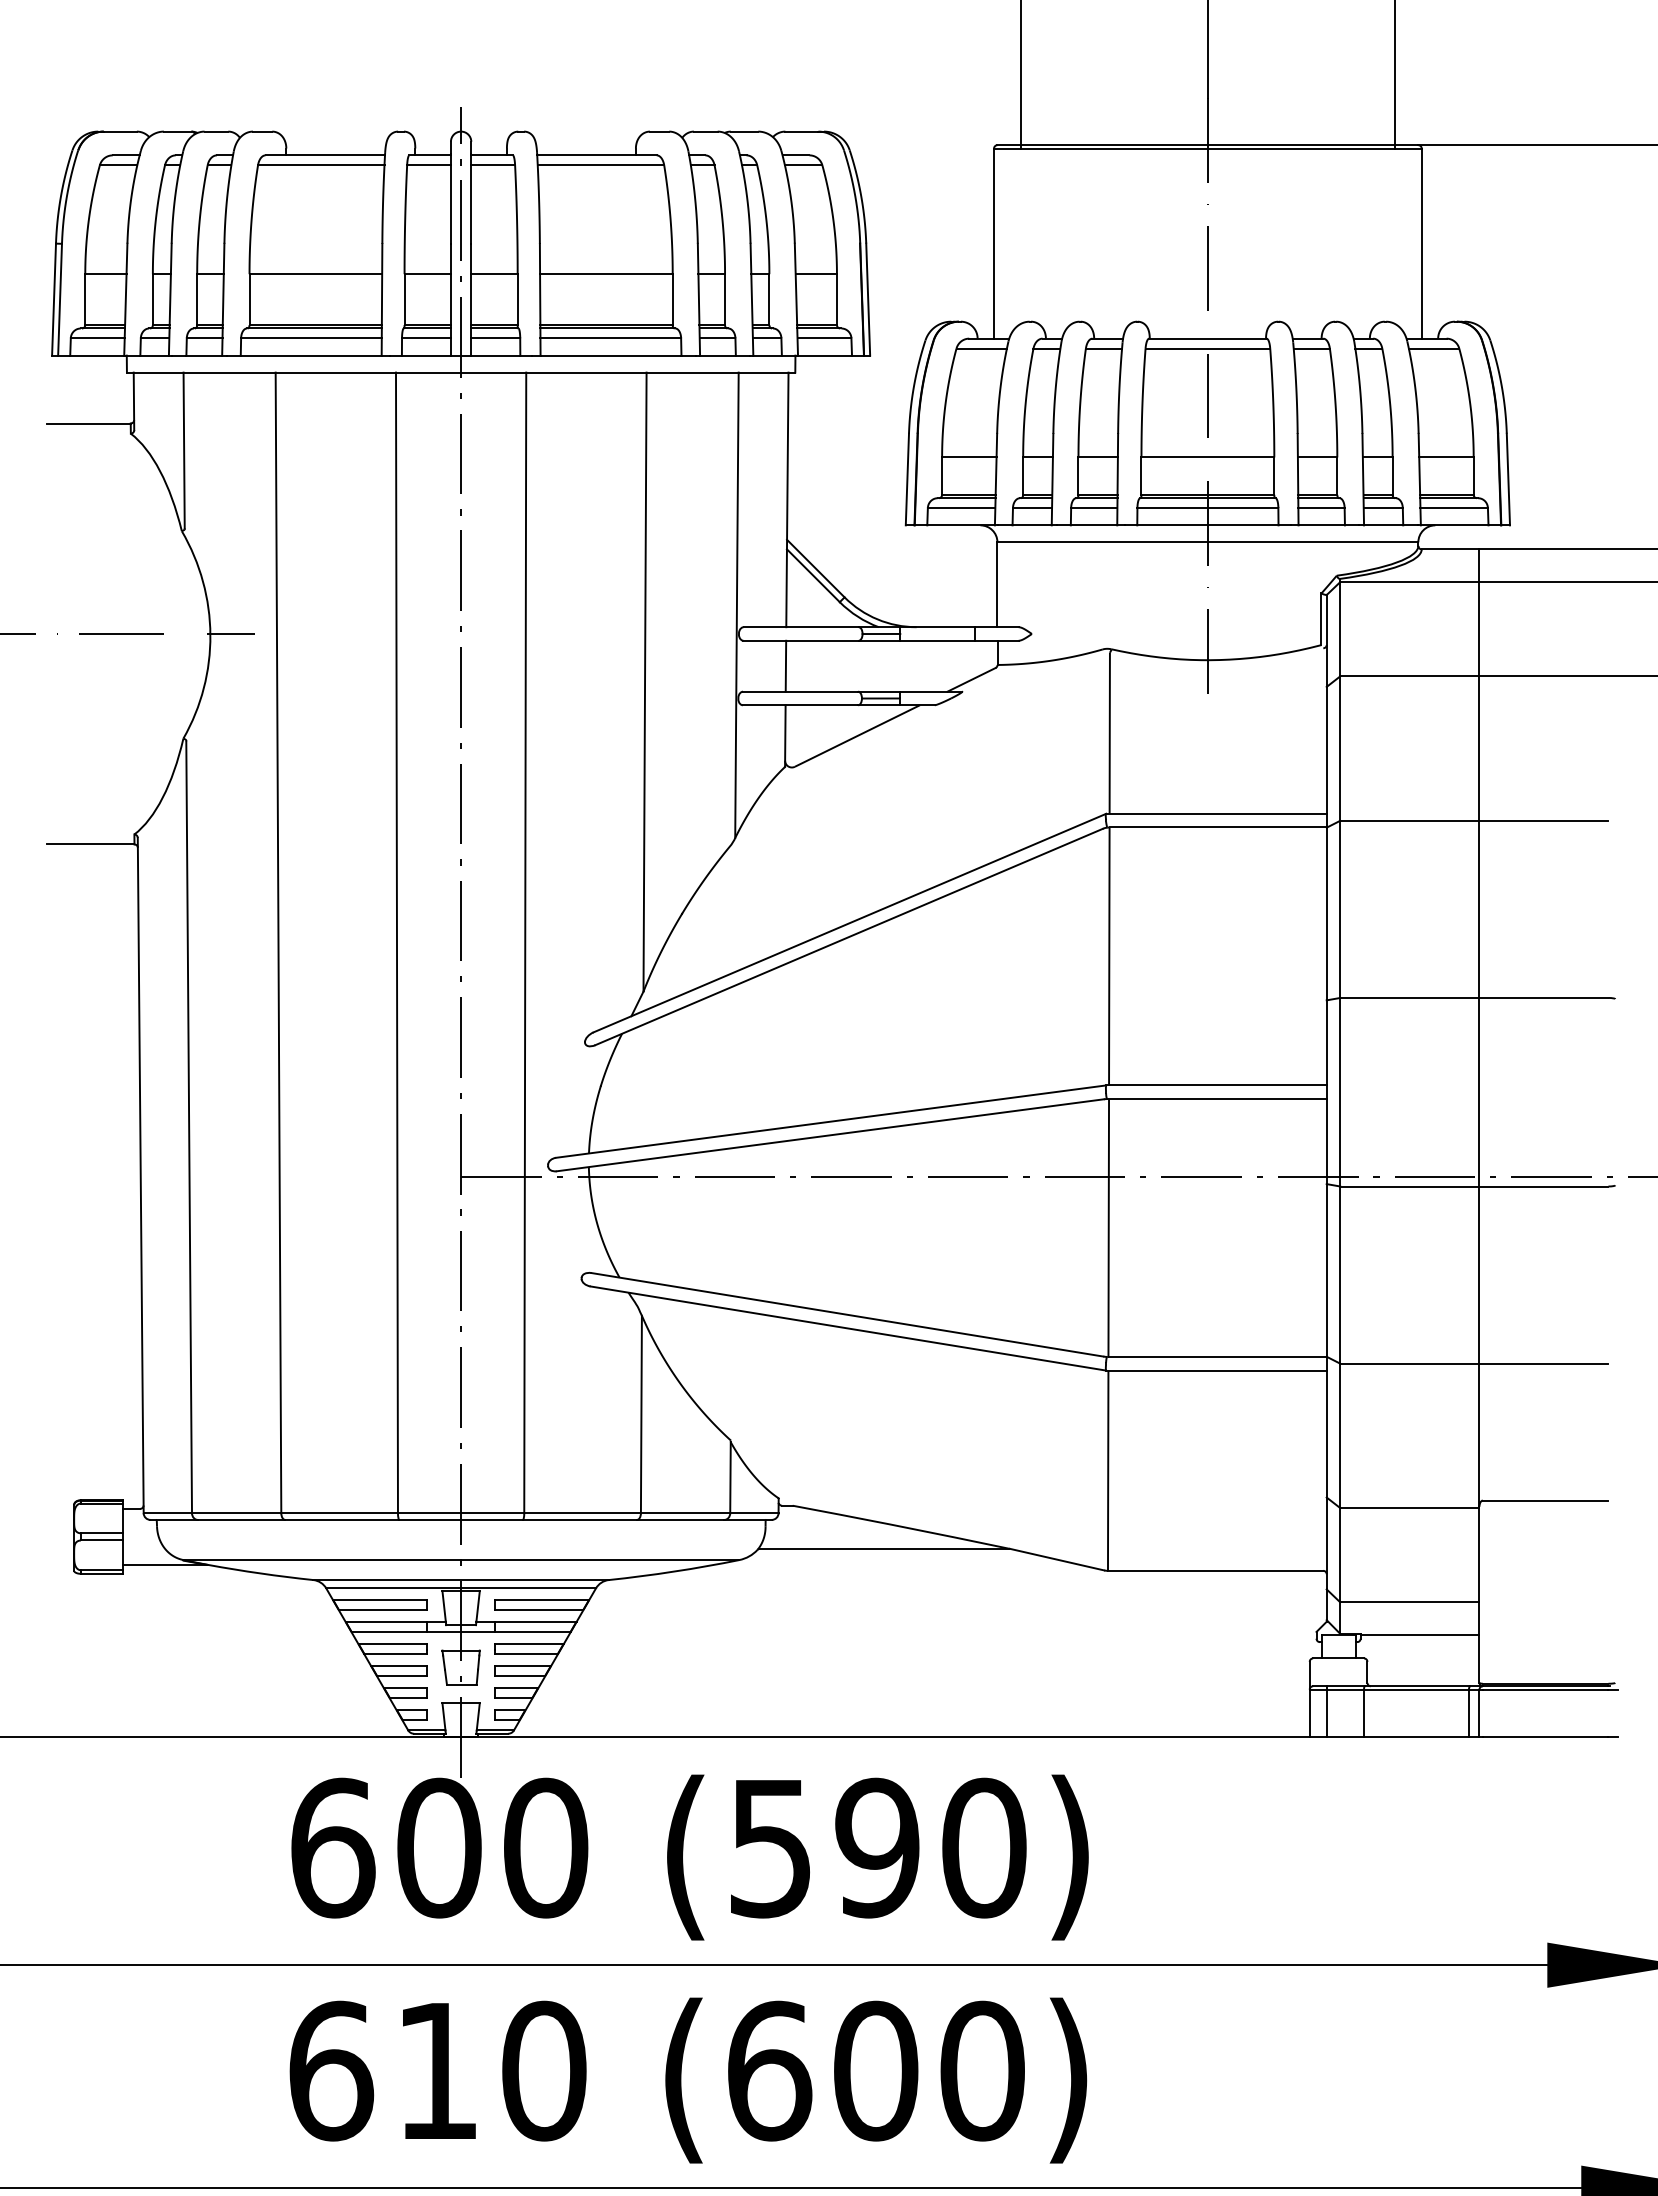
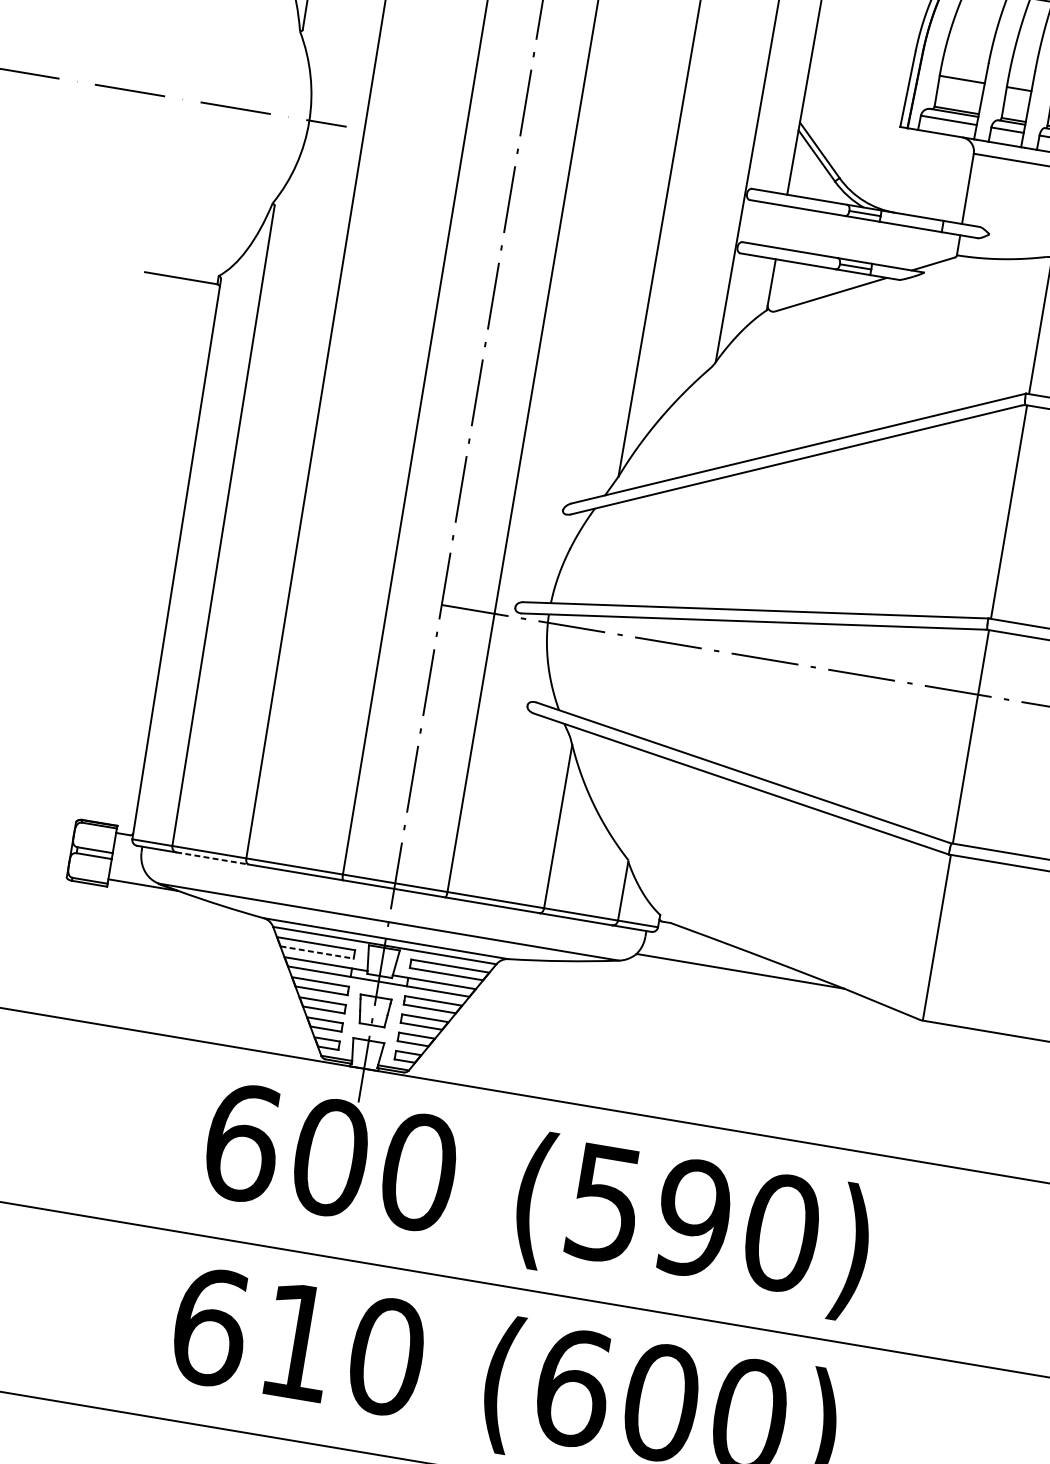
line: (785, 665) -> (781, 226), removed
line: (241, 1519) -> (212, 858), solid -> dashed
line: (383, 1609) -> (317, 952), solid -> dashed

